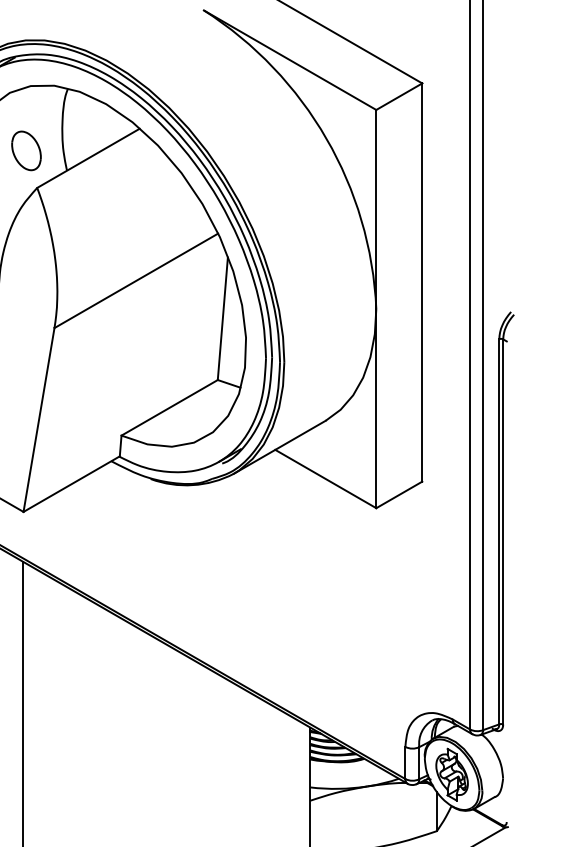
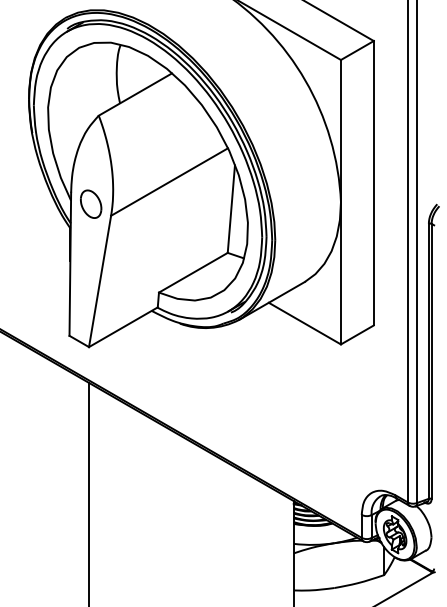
part: (27, 149) -> (91, 203), moved

